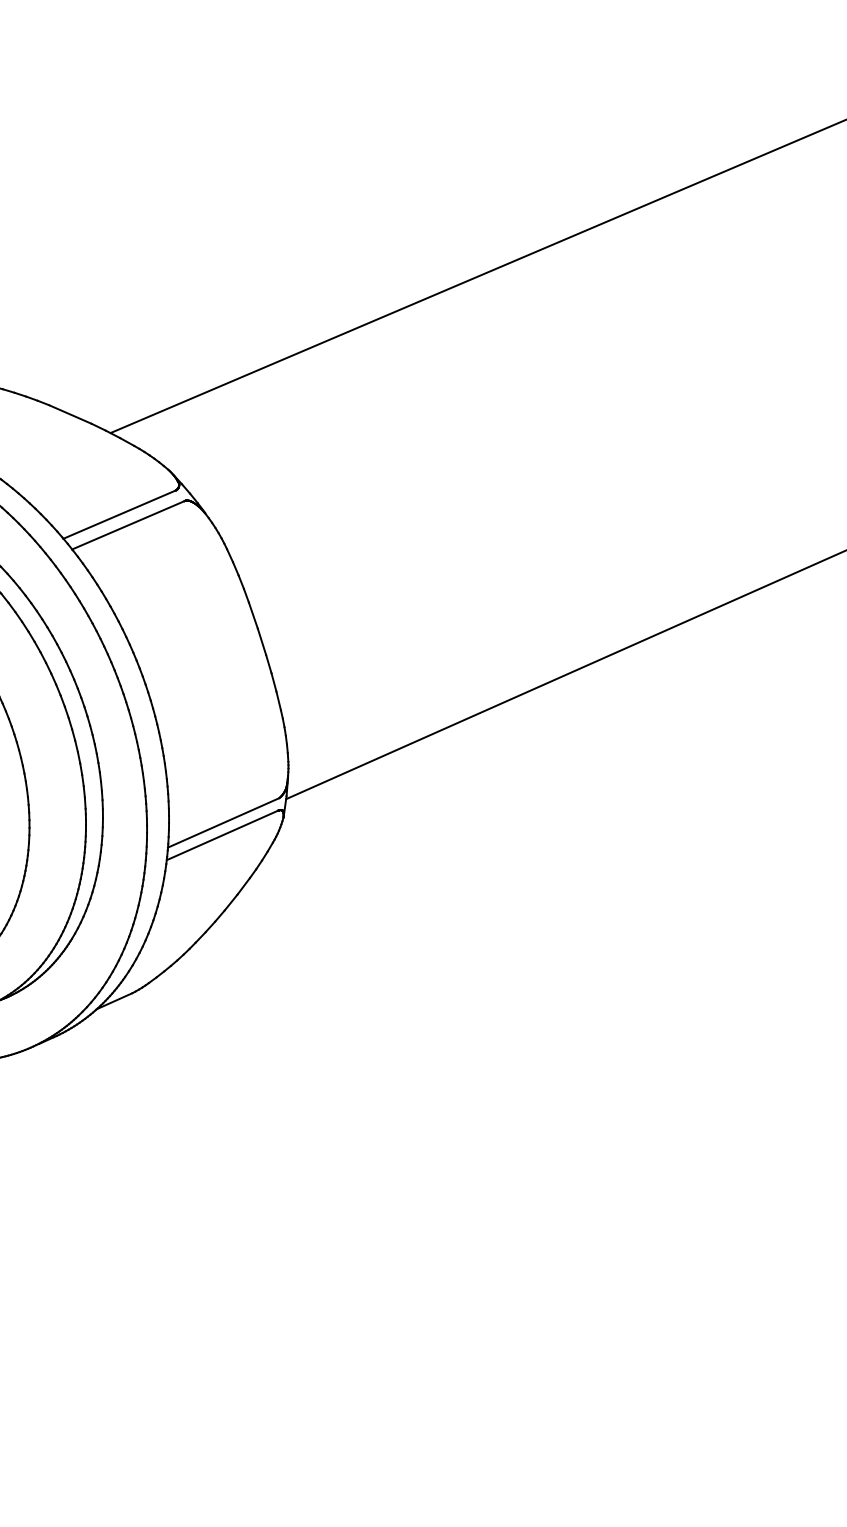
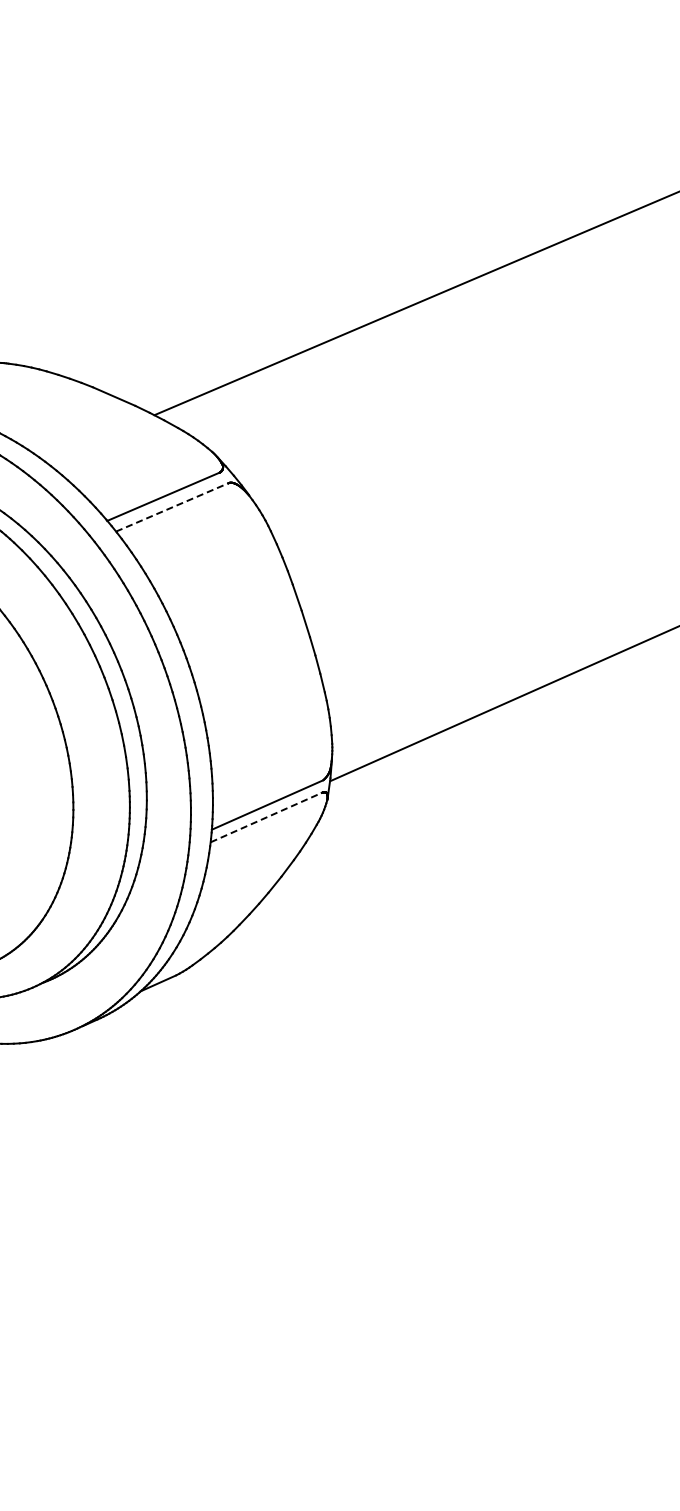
line: (128, 525) -> (172, 507), solid -> dashed
line: (222, 835) -> (266, 817), solid -> dashed

